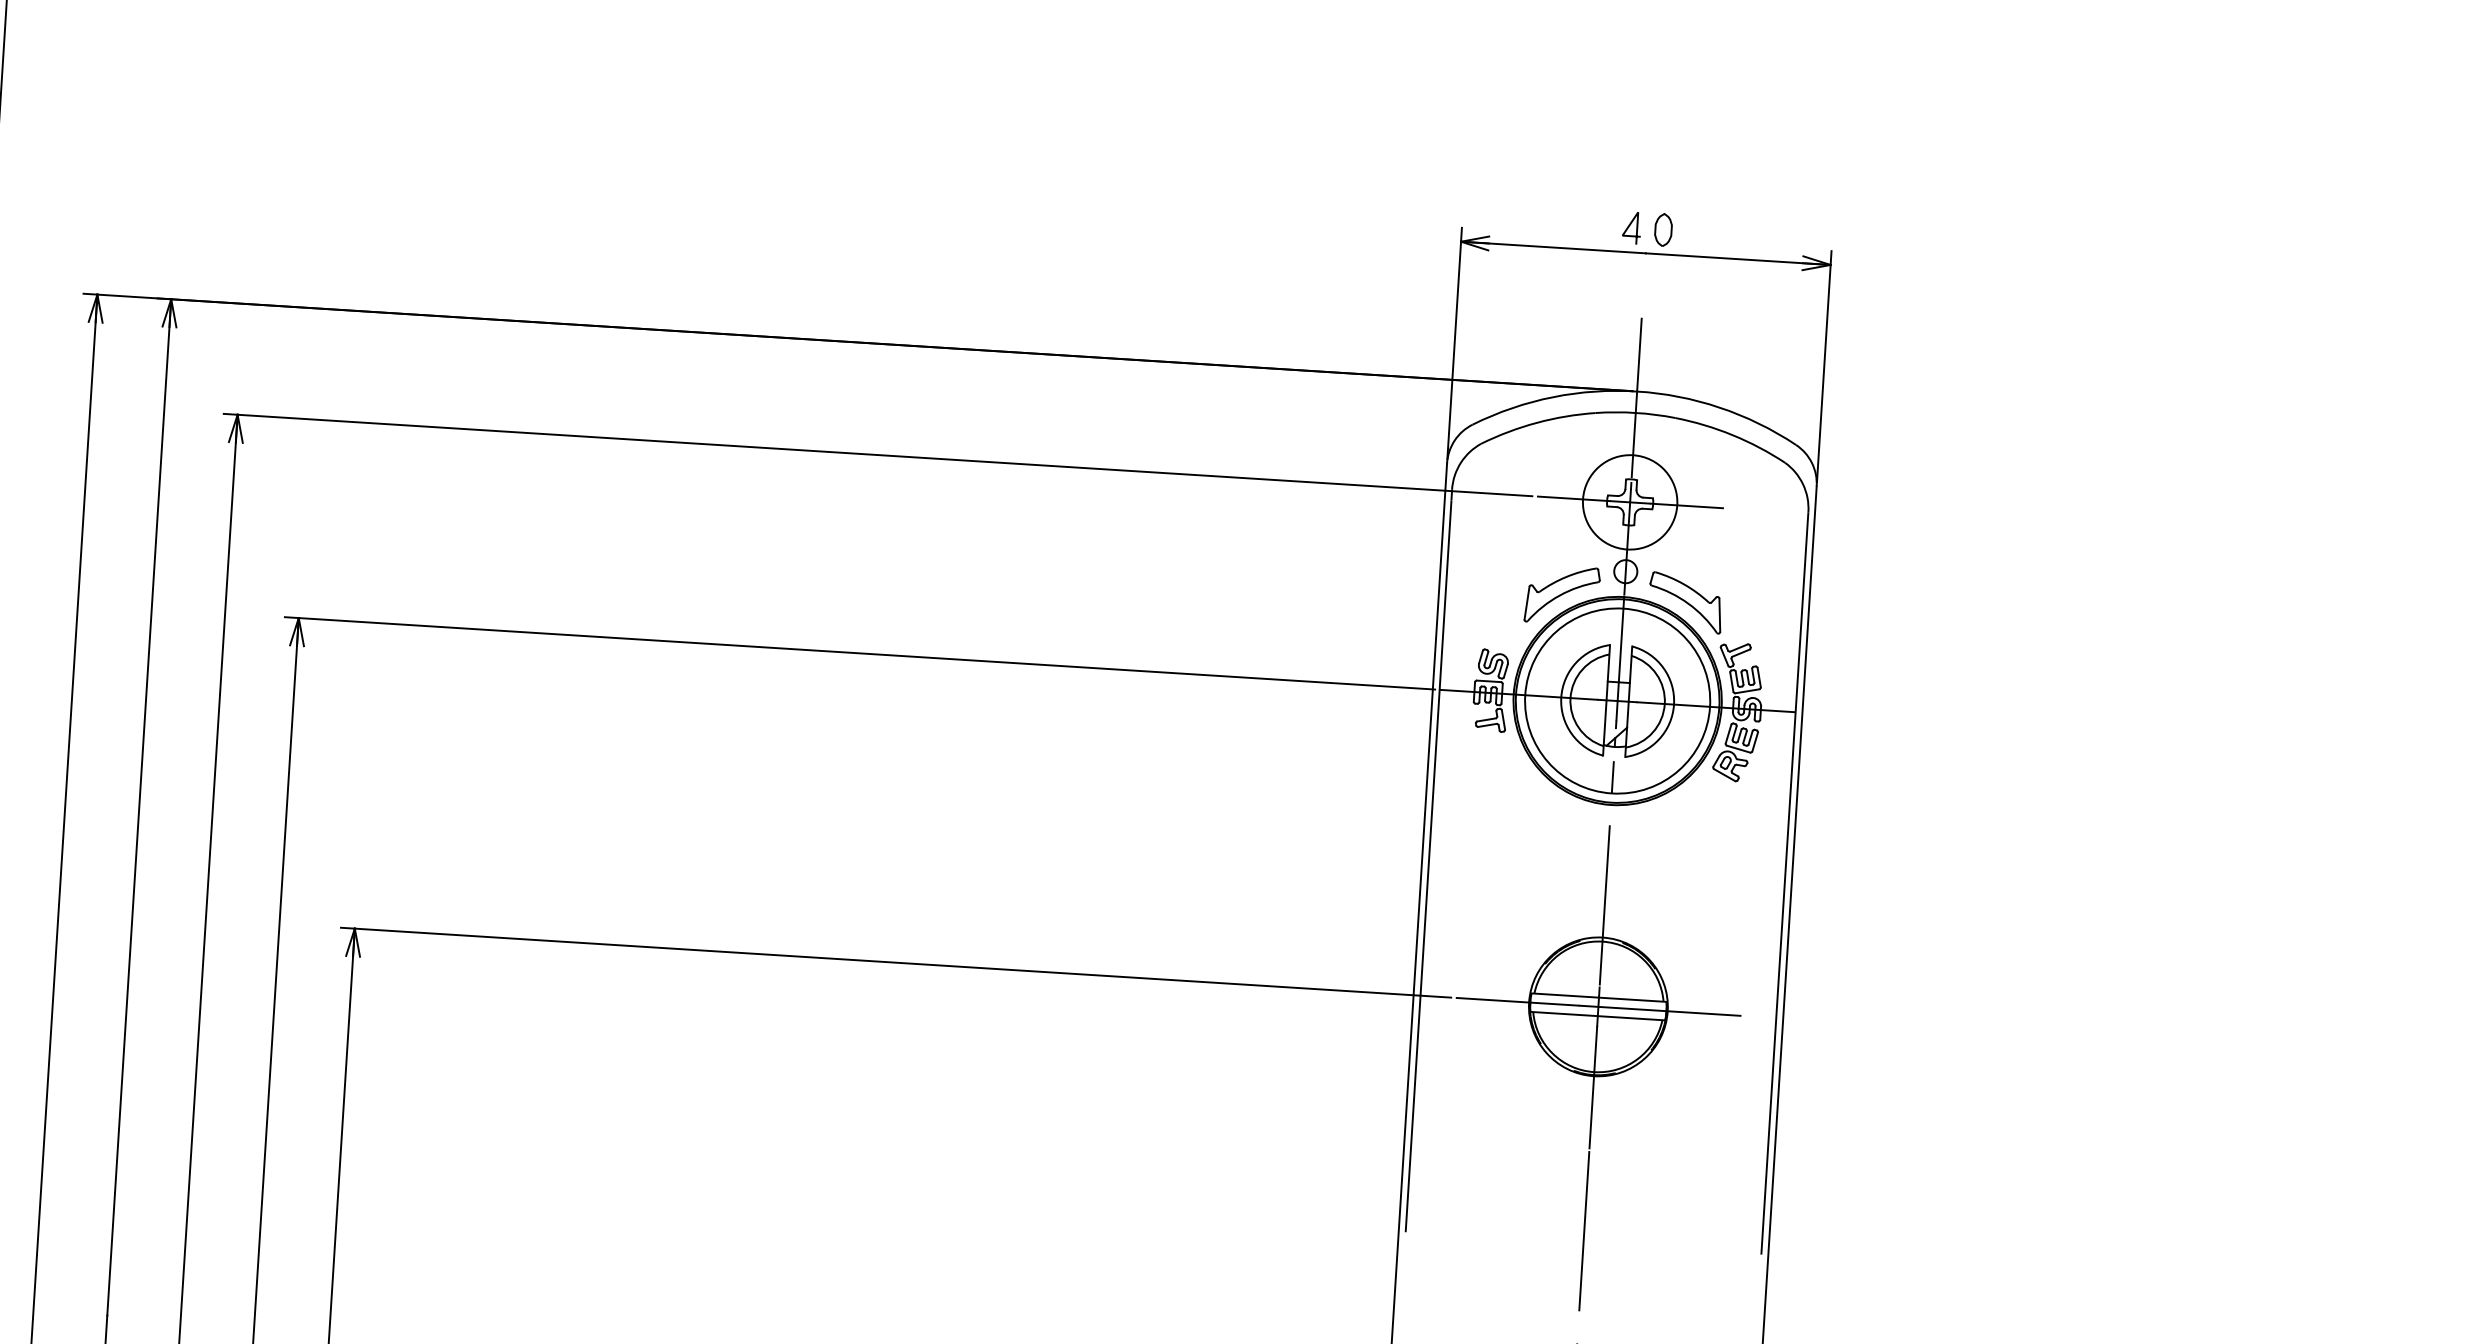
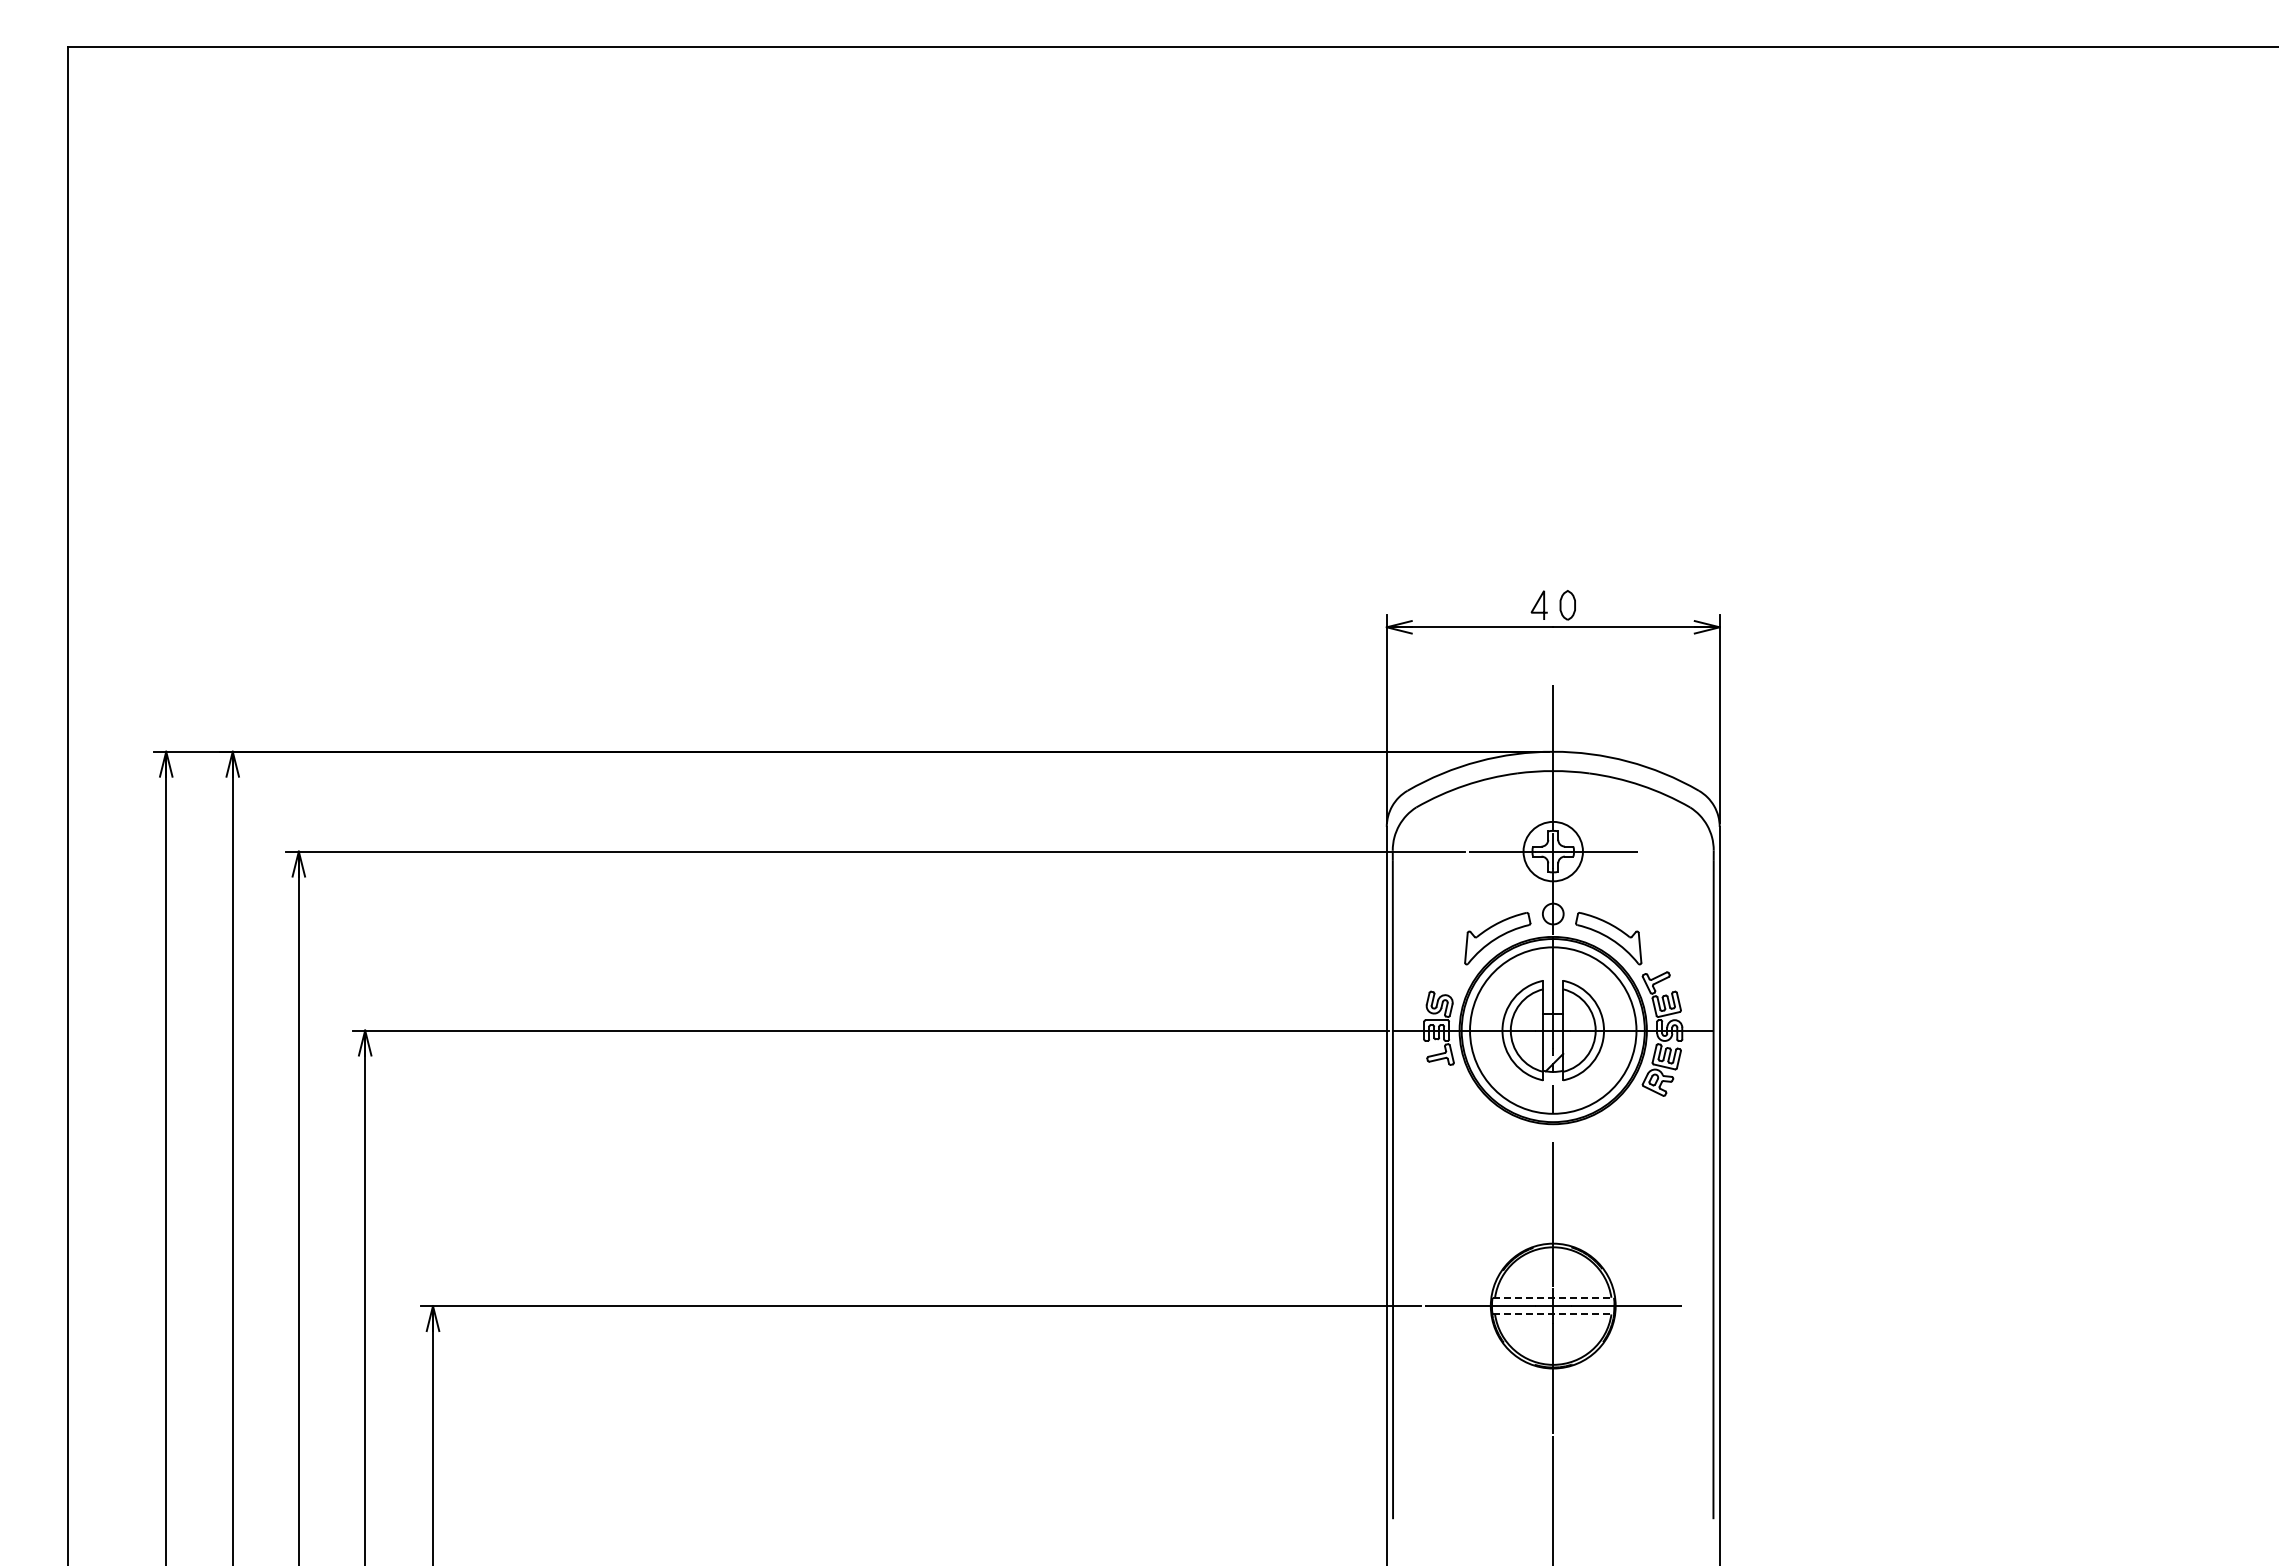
circle: (1629, 502) -> (1552, 851), size x0.7
line: (1599, 997) -> (1553, 1297), solid -> dashed
line: (1598, 1016) -> (1553, 1314), solid -> dashed

